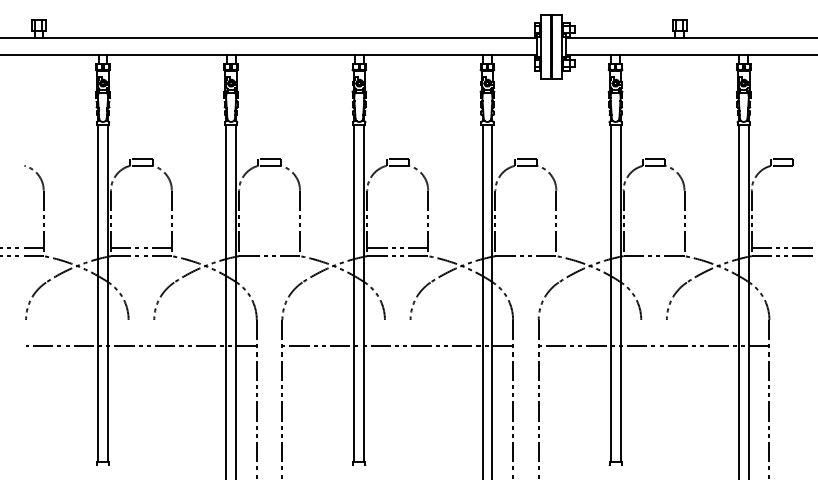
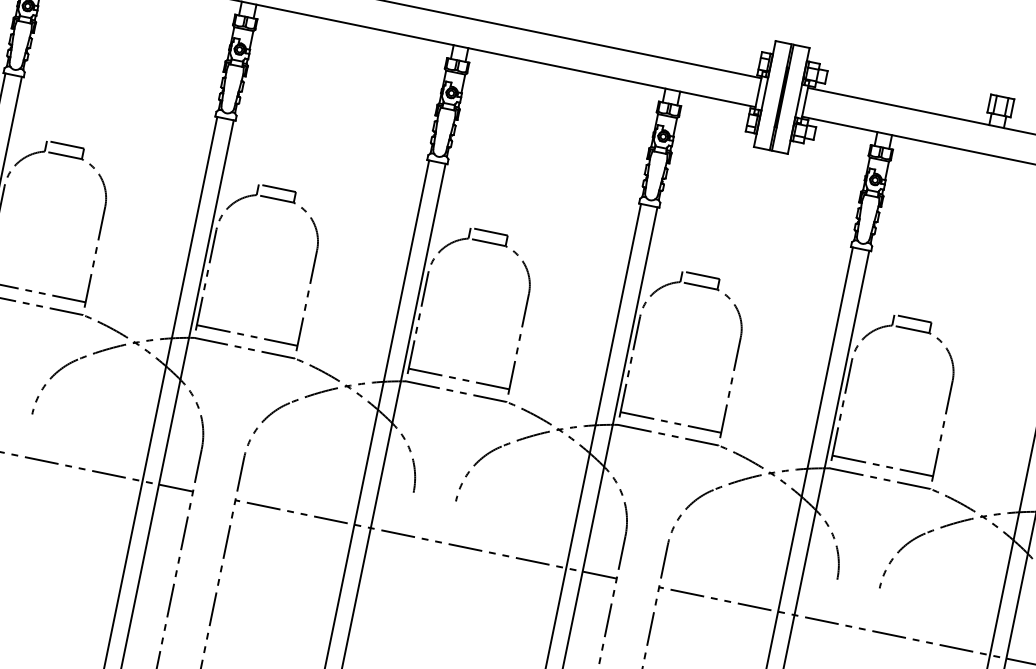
line: (269, 248) -> (247, 335), added
line: (525, 248) -> (670, 422), added
line: (653, 248) -> (881, 465), added

